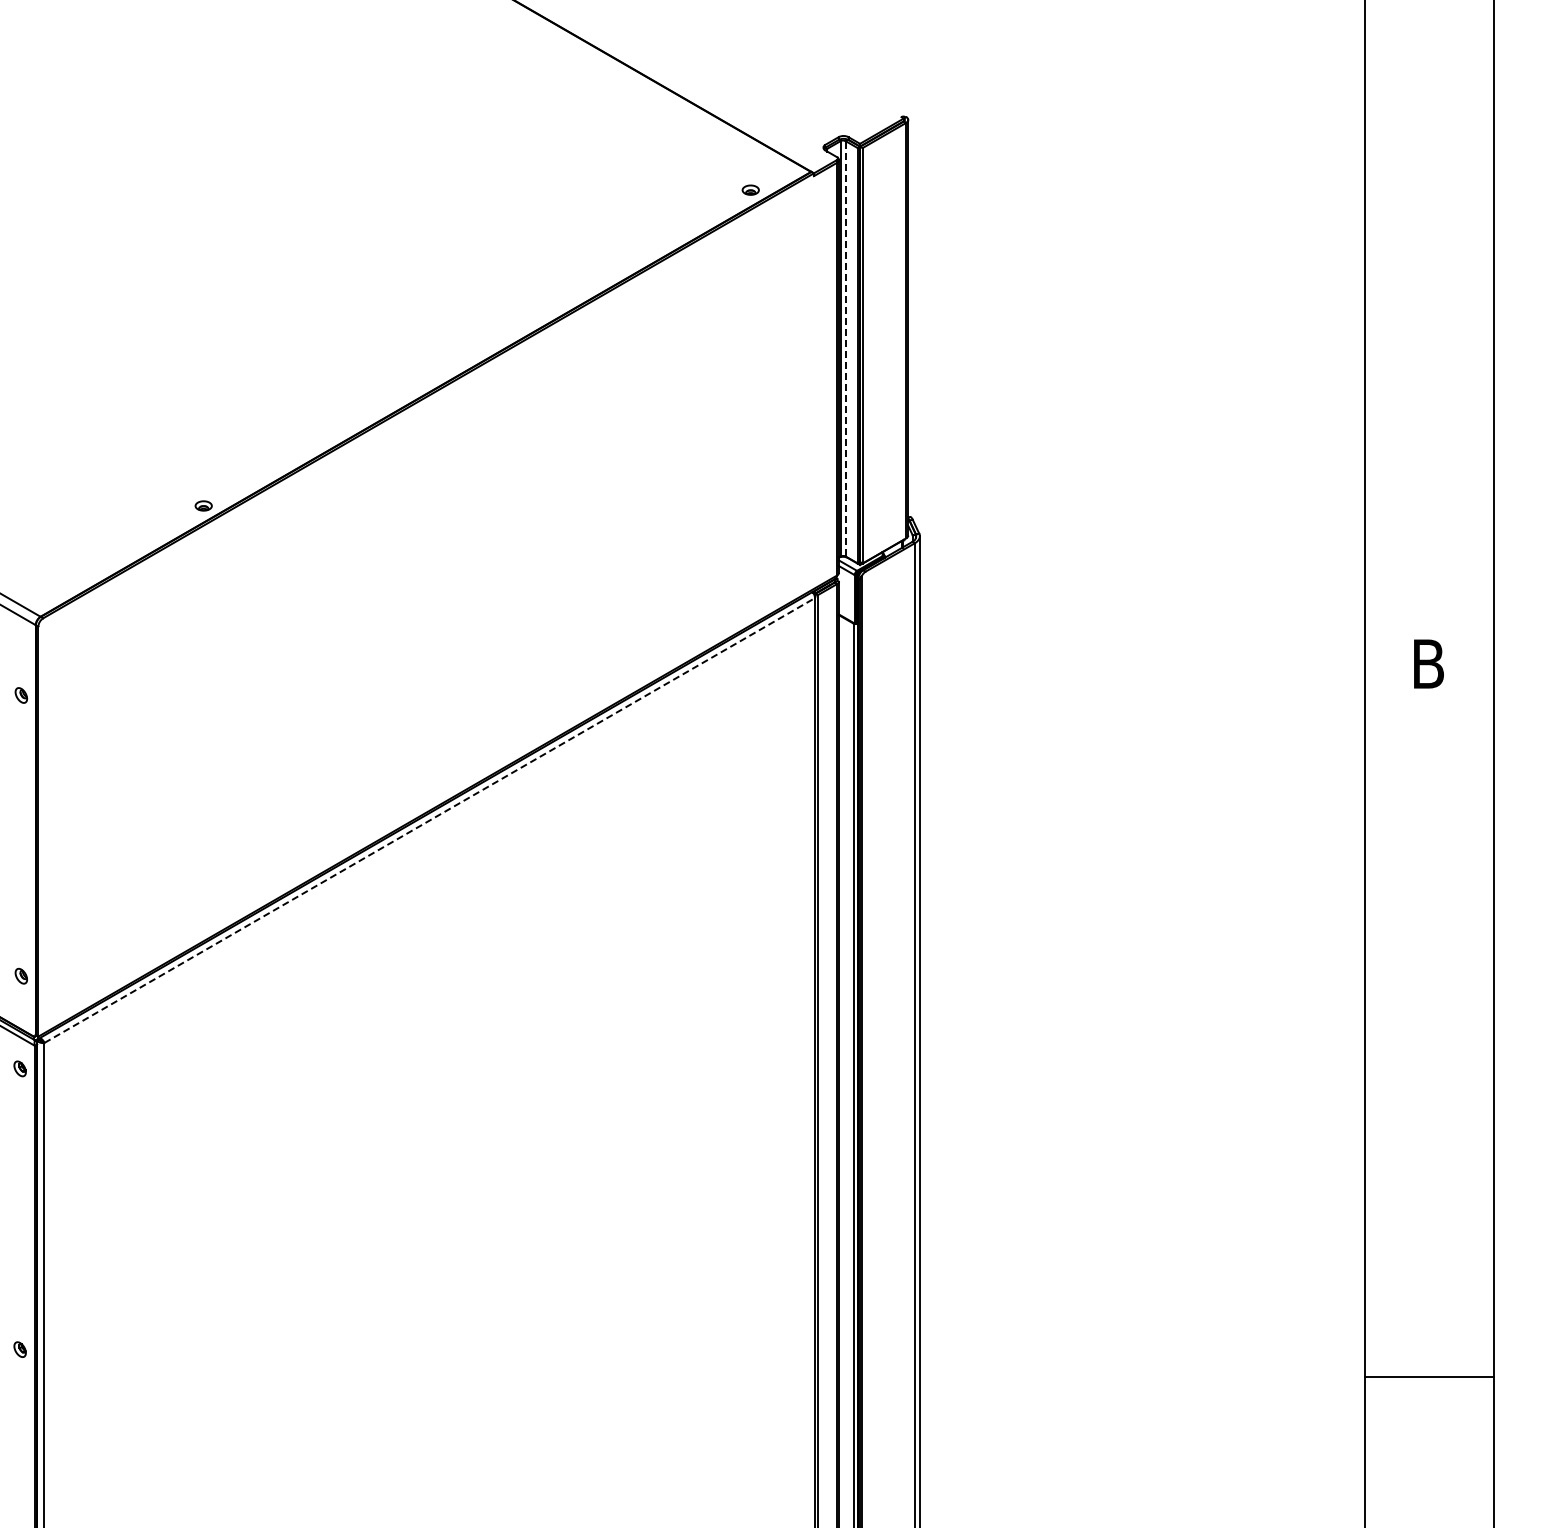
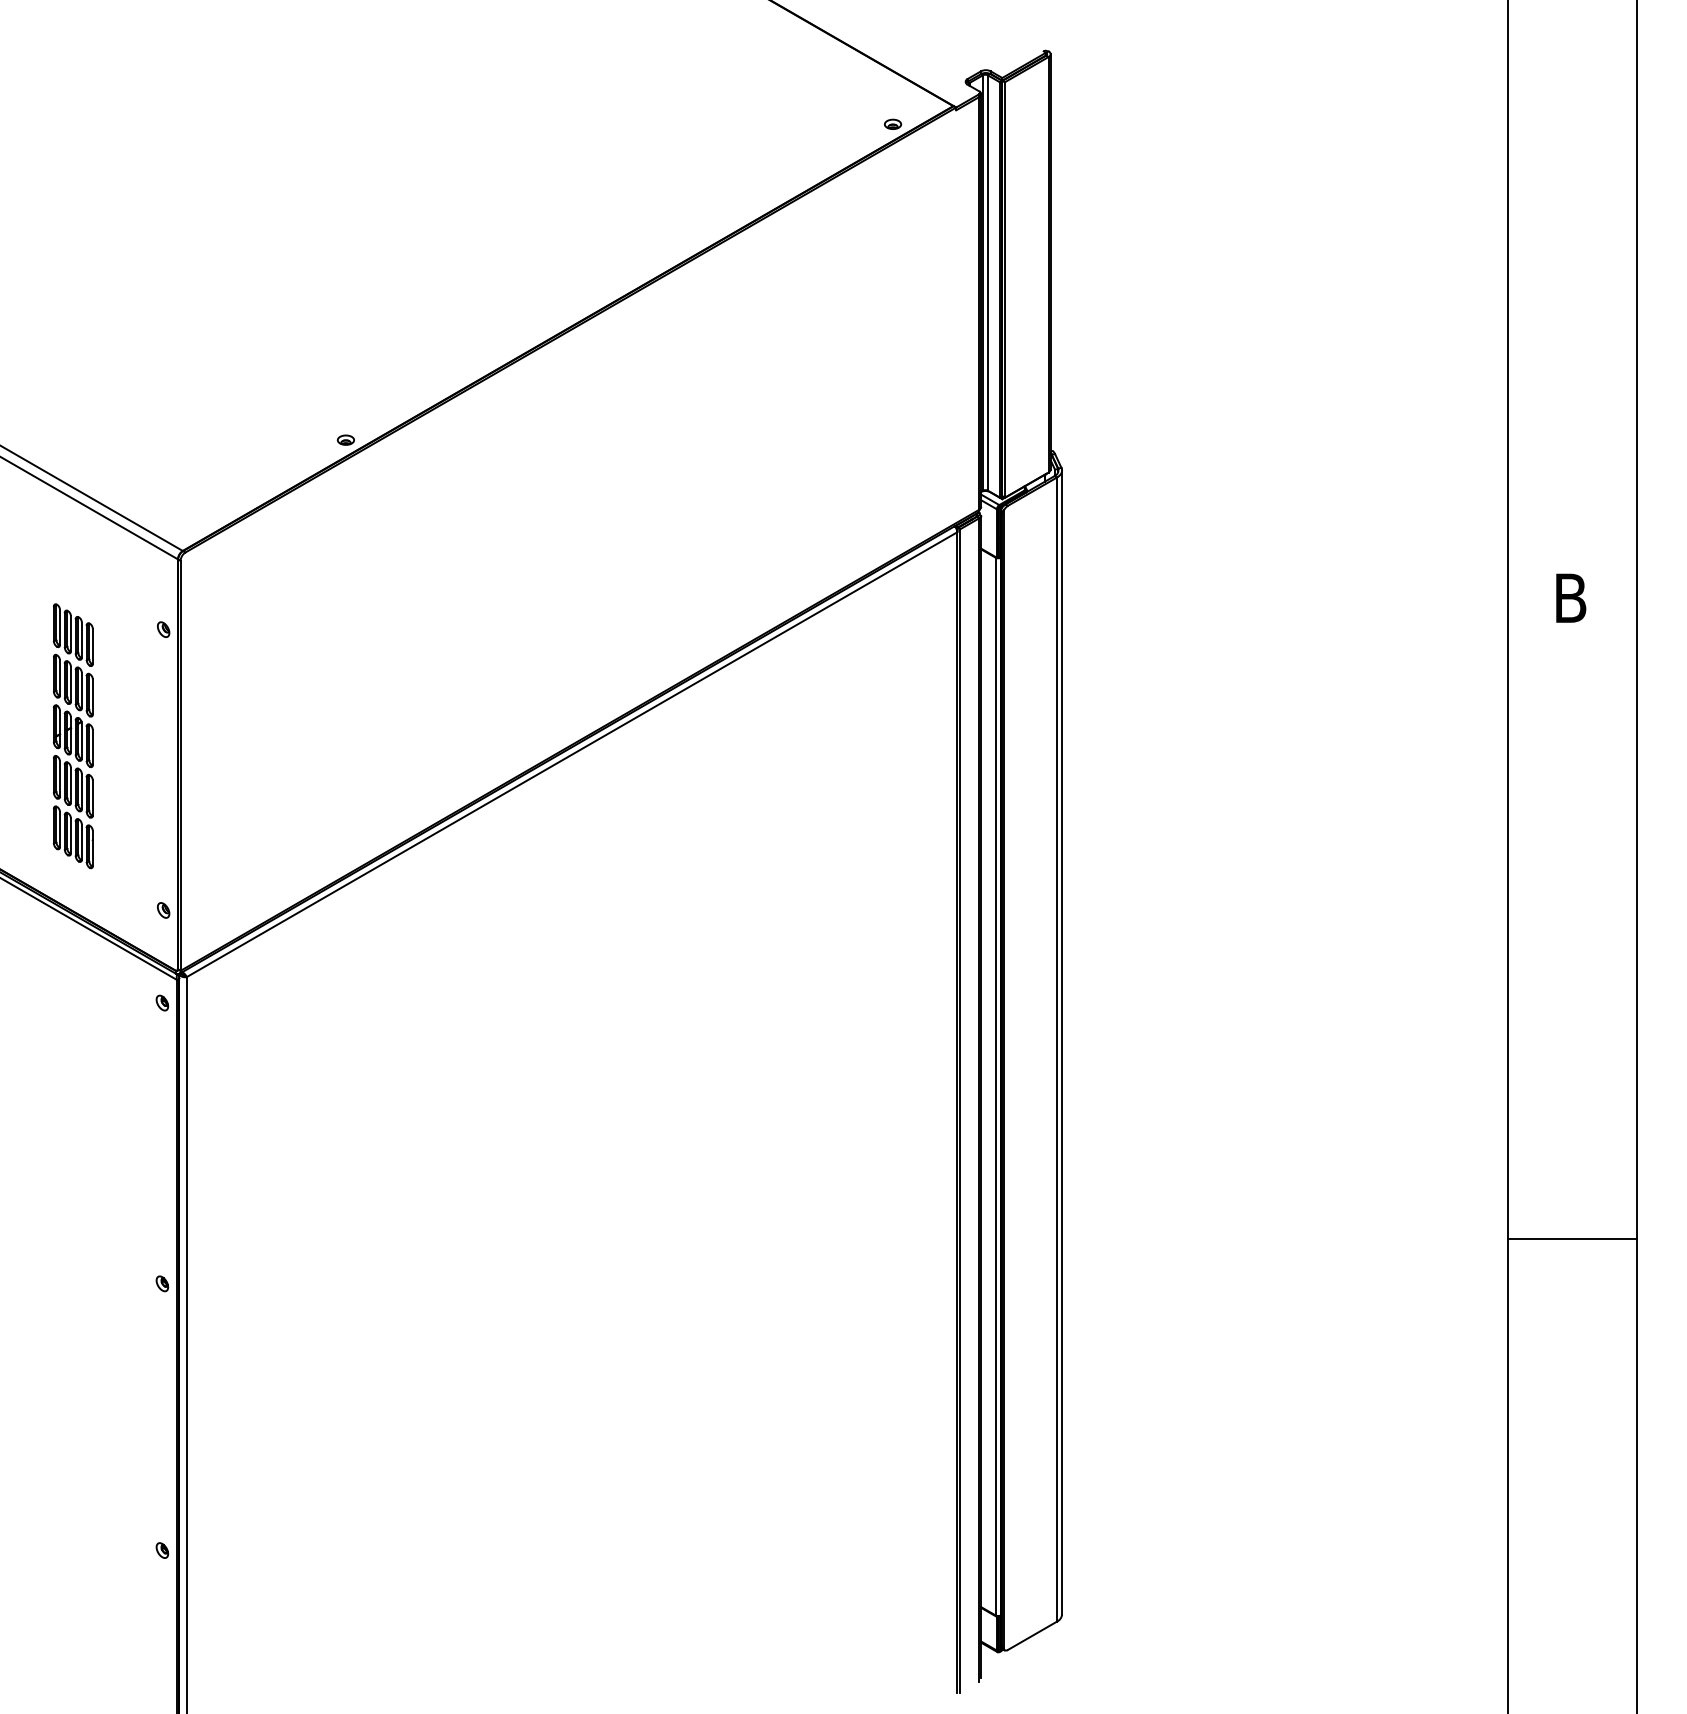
line: (845, 348) -> (987, 282), dashed -> solid
line: (430, 820) -> (572, 754), dashed -> solid
line: (1429, 1377) -> (1571, 1239), moved

